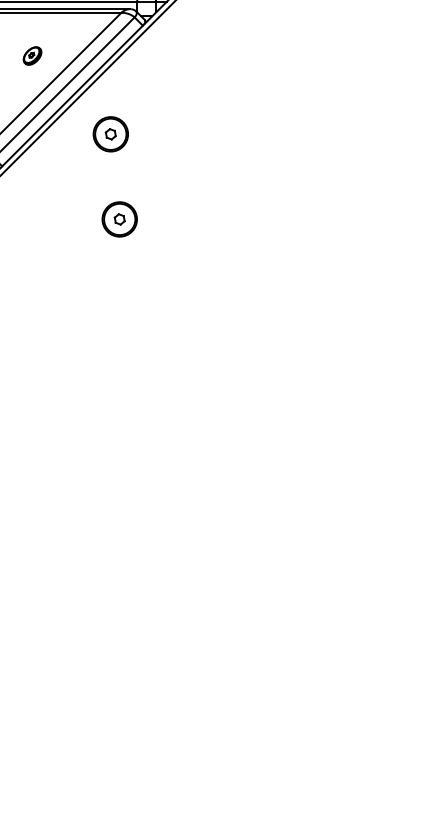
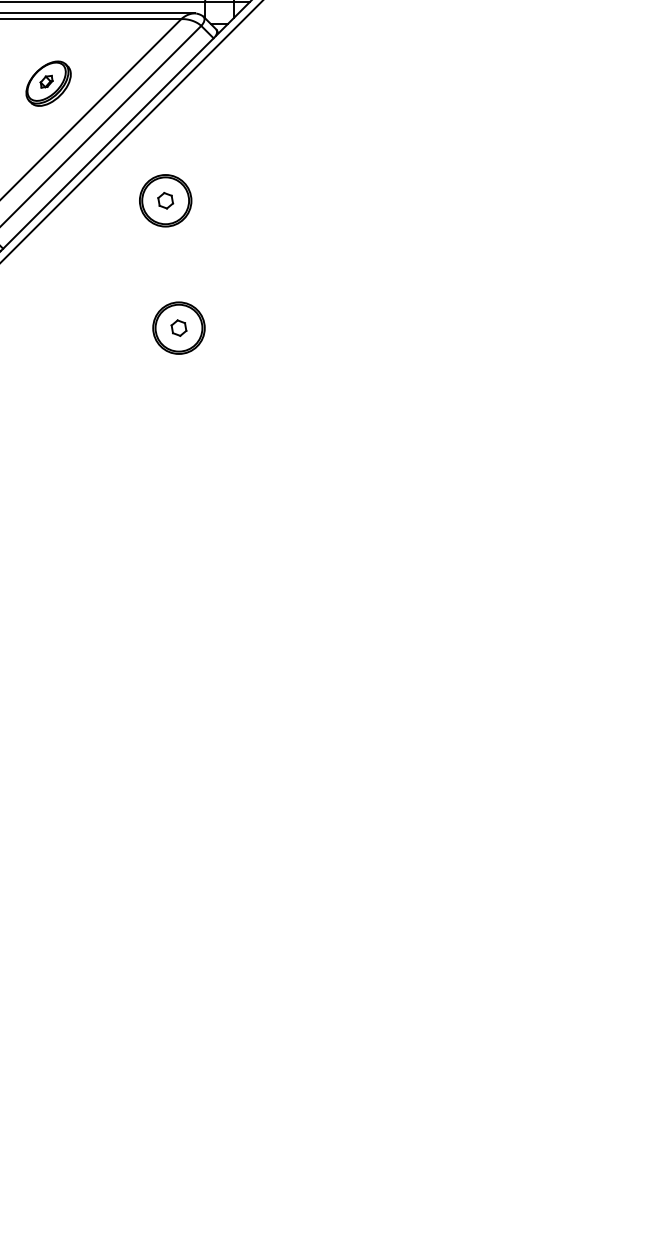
part: (32, 55) -> (48, 82), size x1.67

